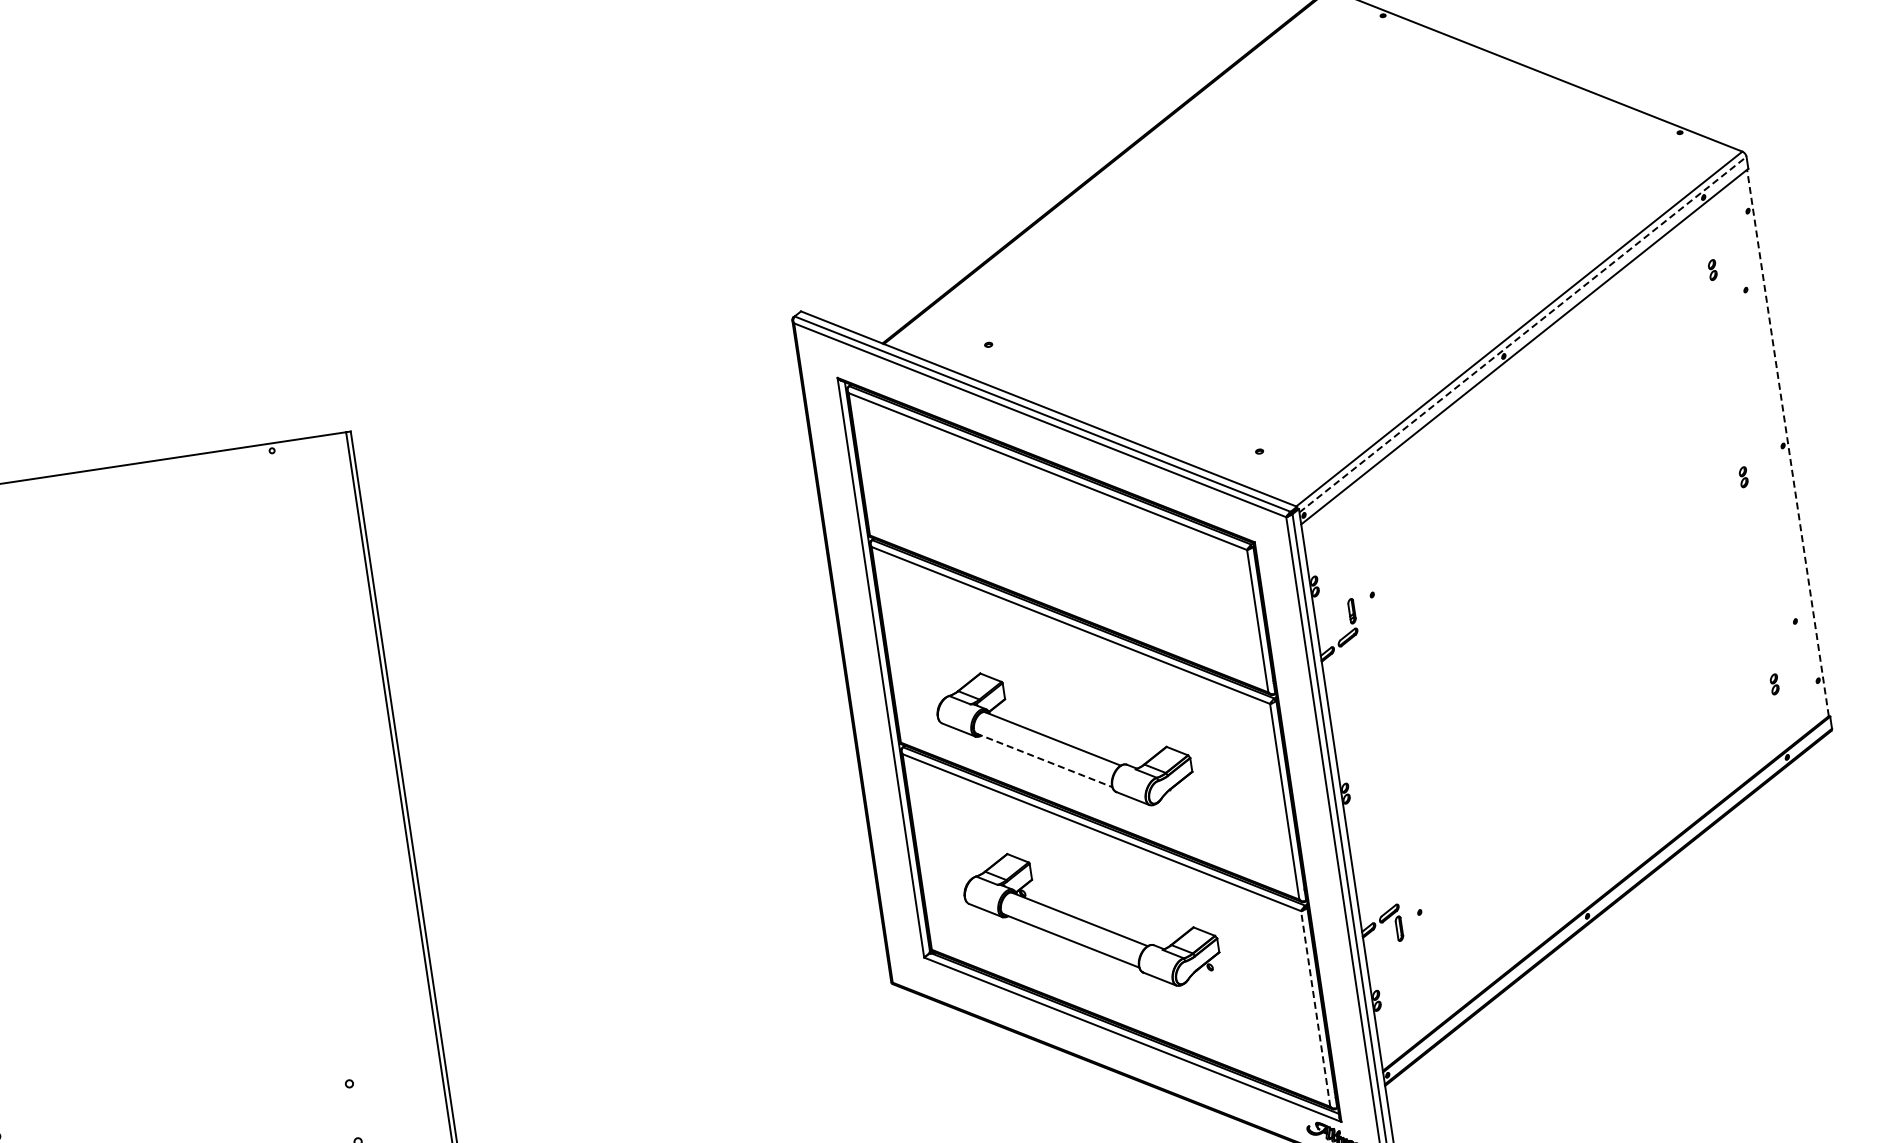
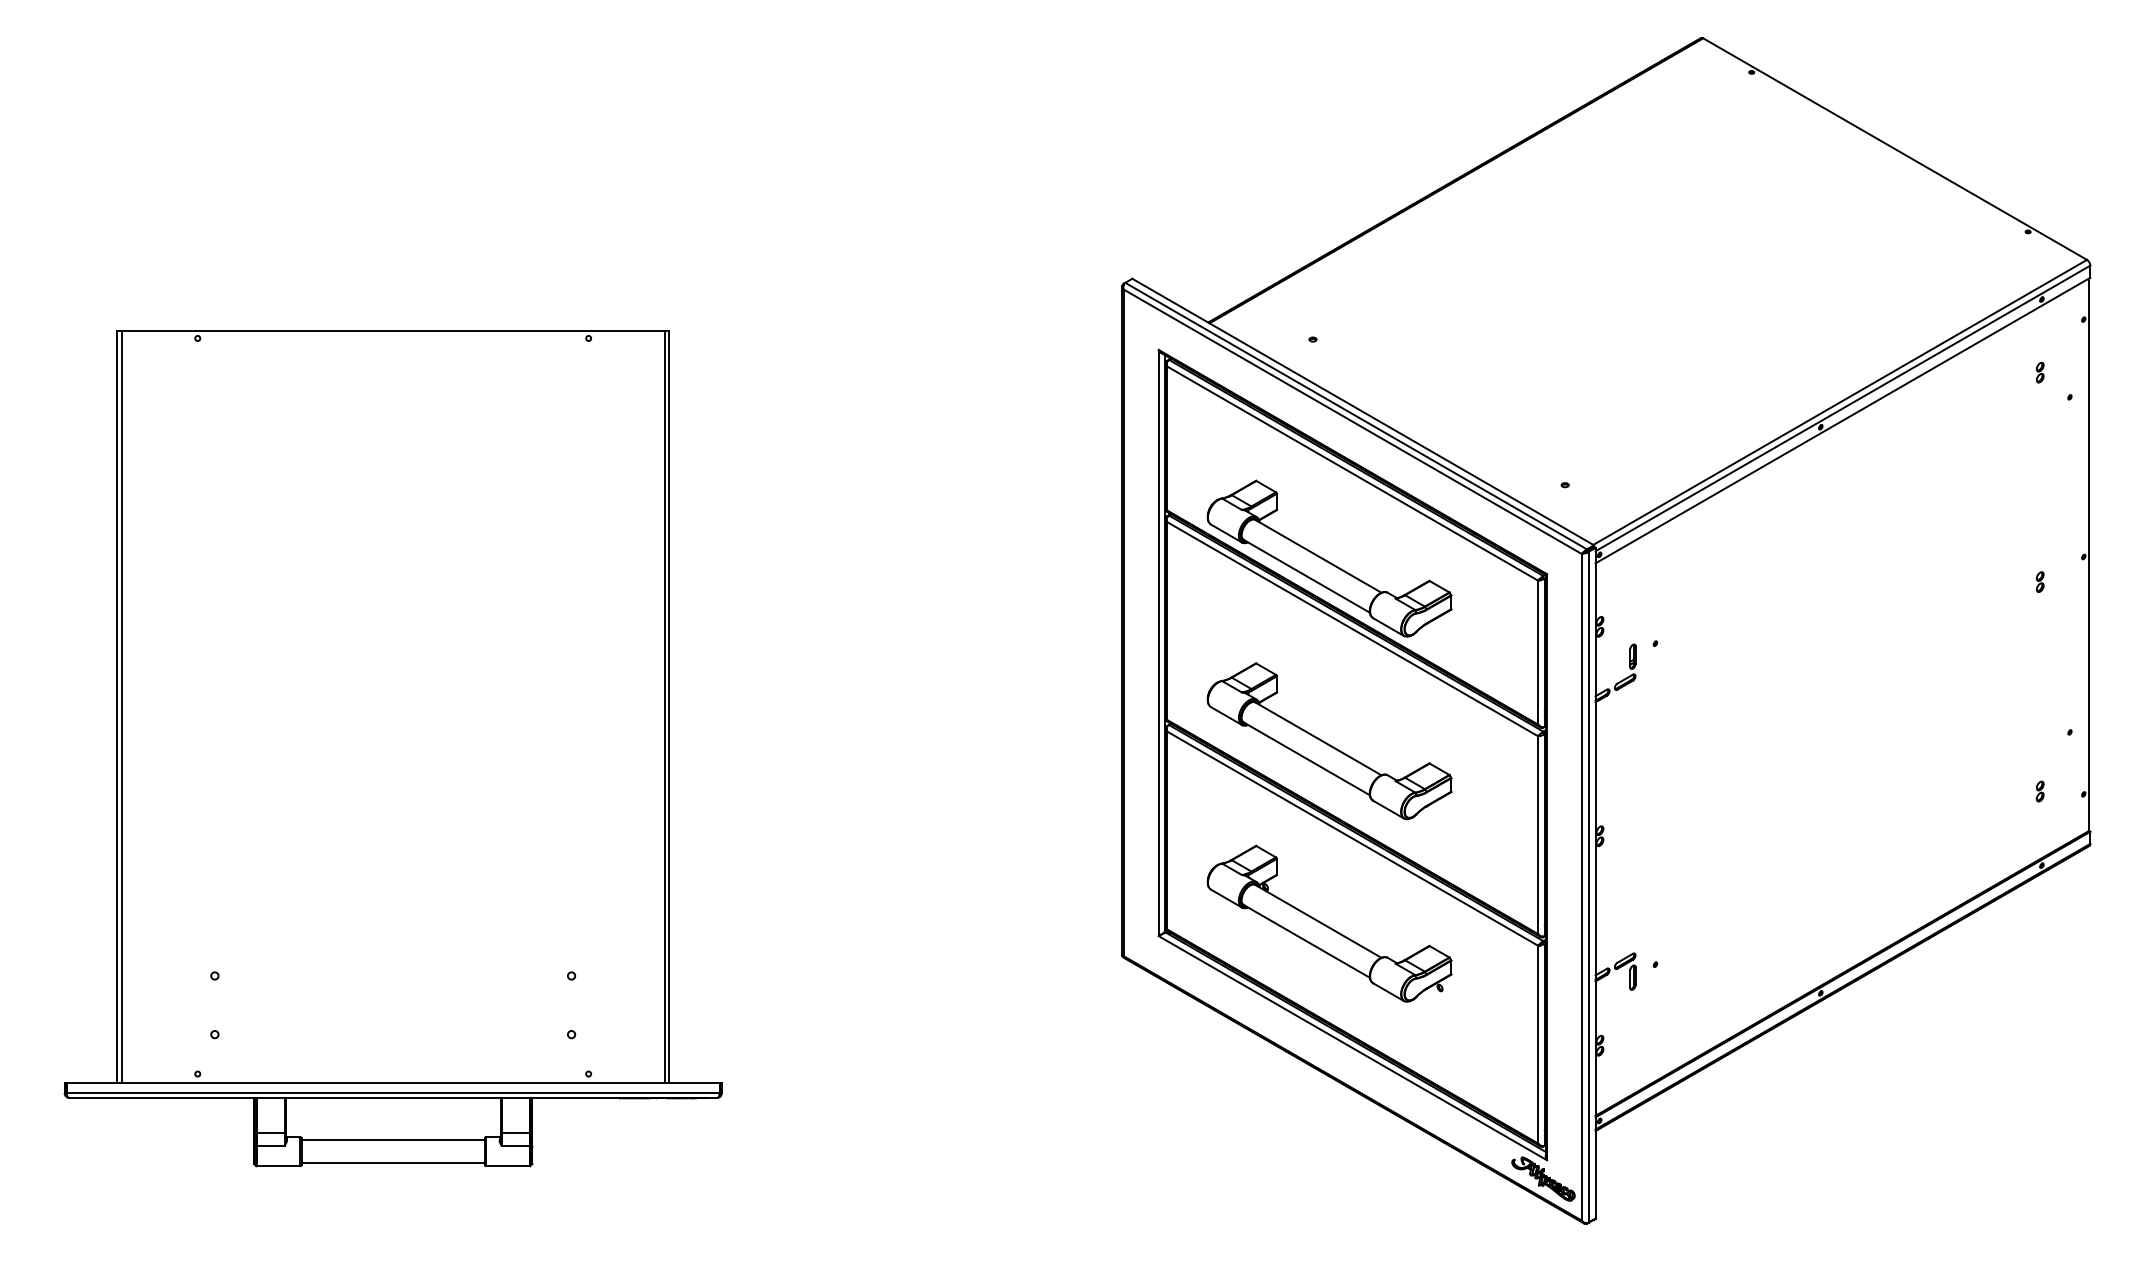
line: (1522, 334) -> (1842, 408), dashed -> solid
line: (1788, 442) -> (2089, 554), dashed -> solid
part: (1037, 558) -> (1329, 558), added
line: (1044, 760) -> (1306, 758), dashed -> solid
line: (1315, 1008) -> (1538, 1044), dashed -> solid

